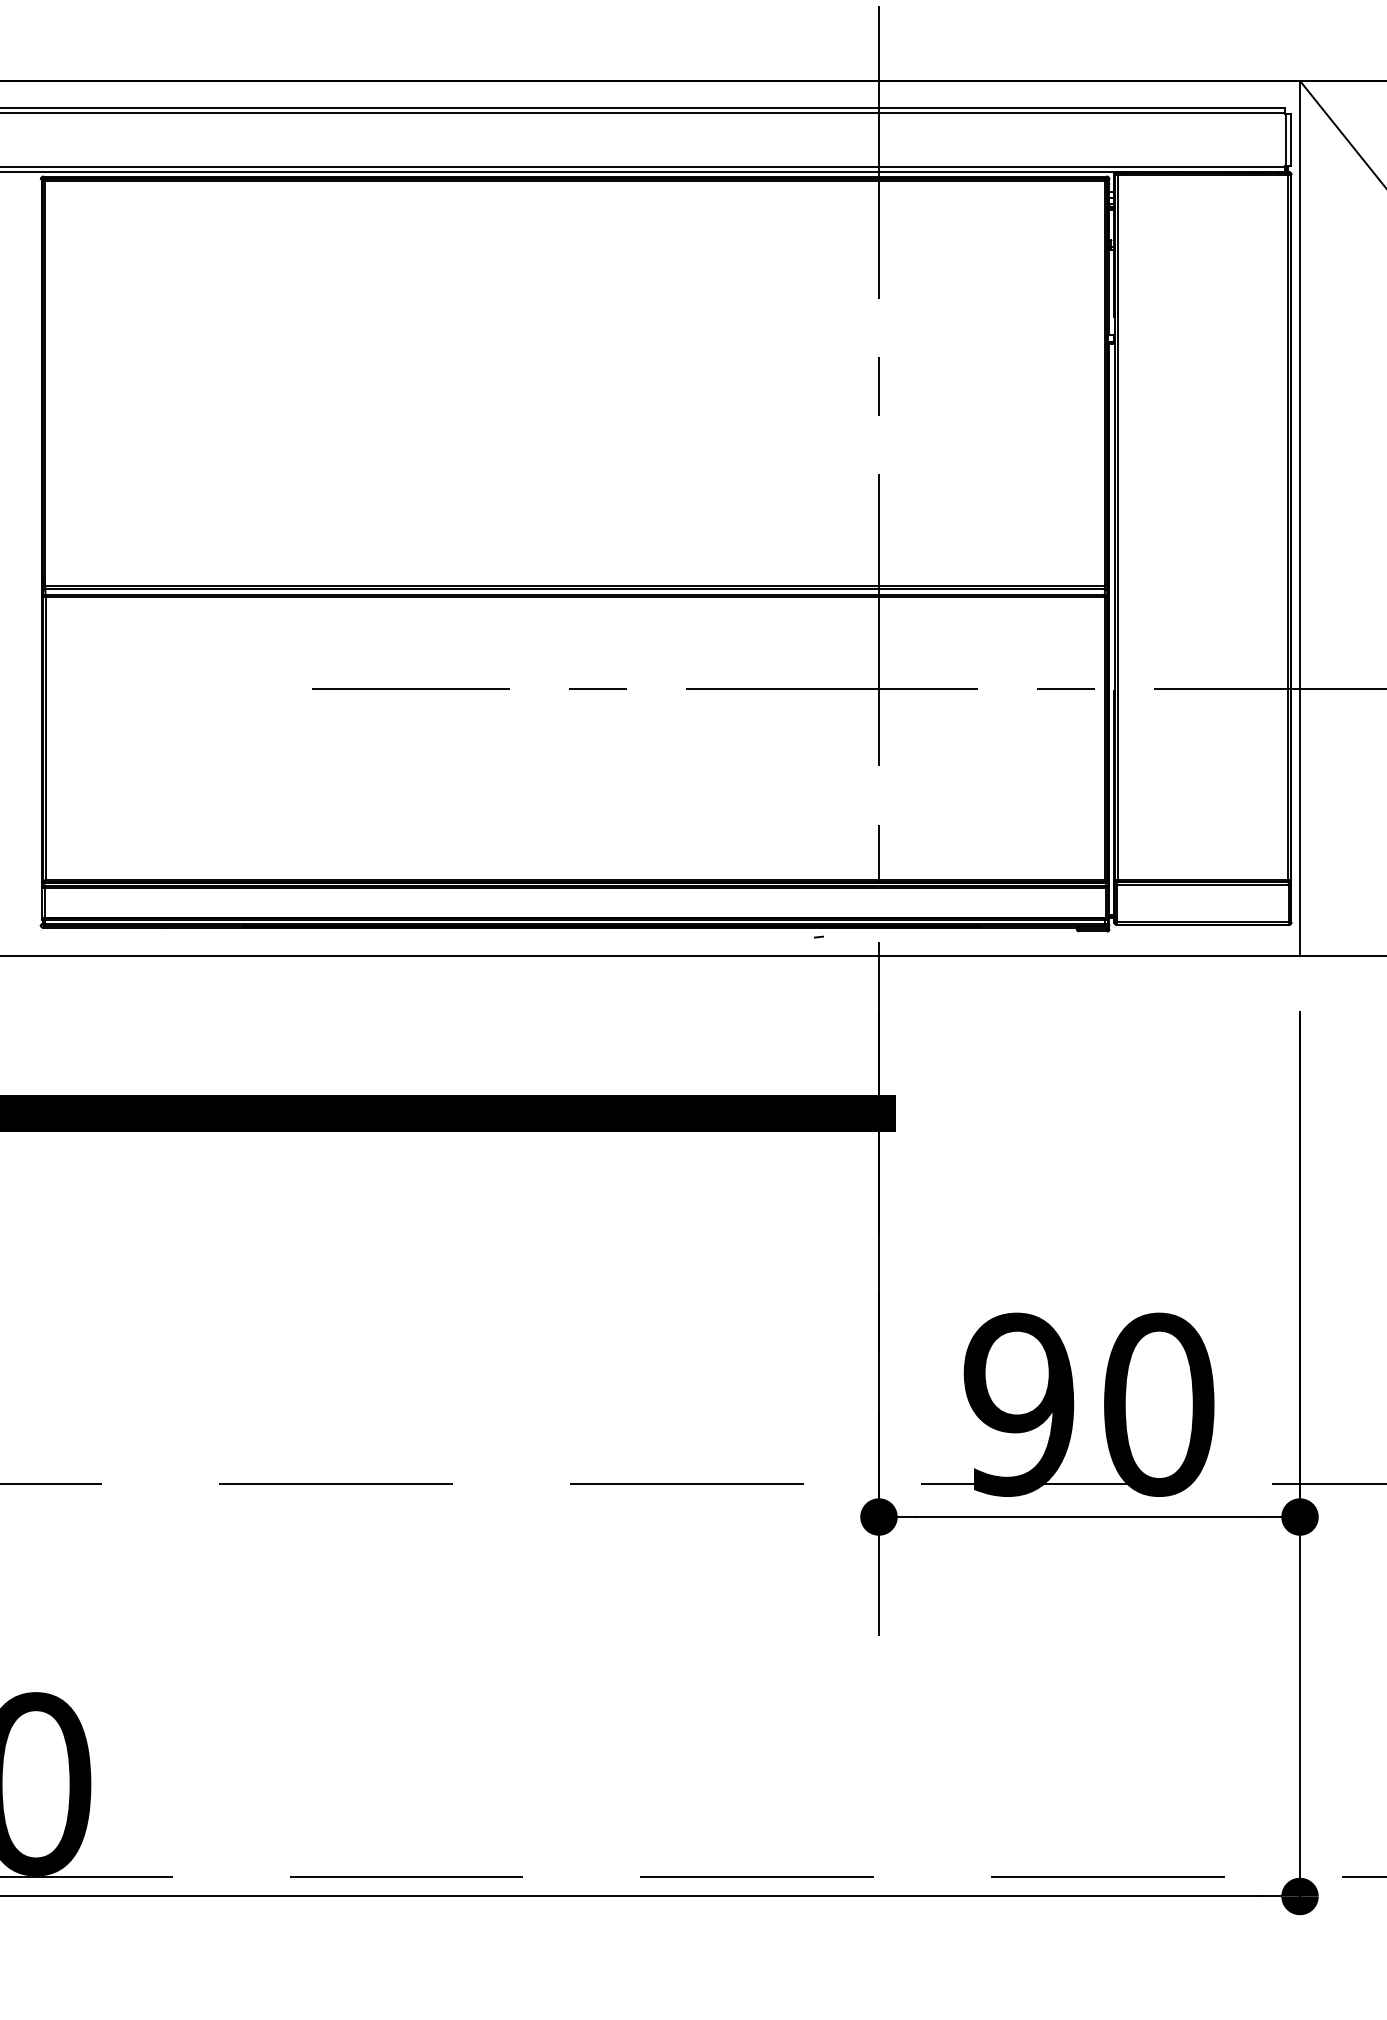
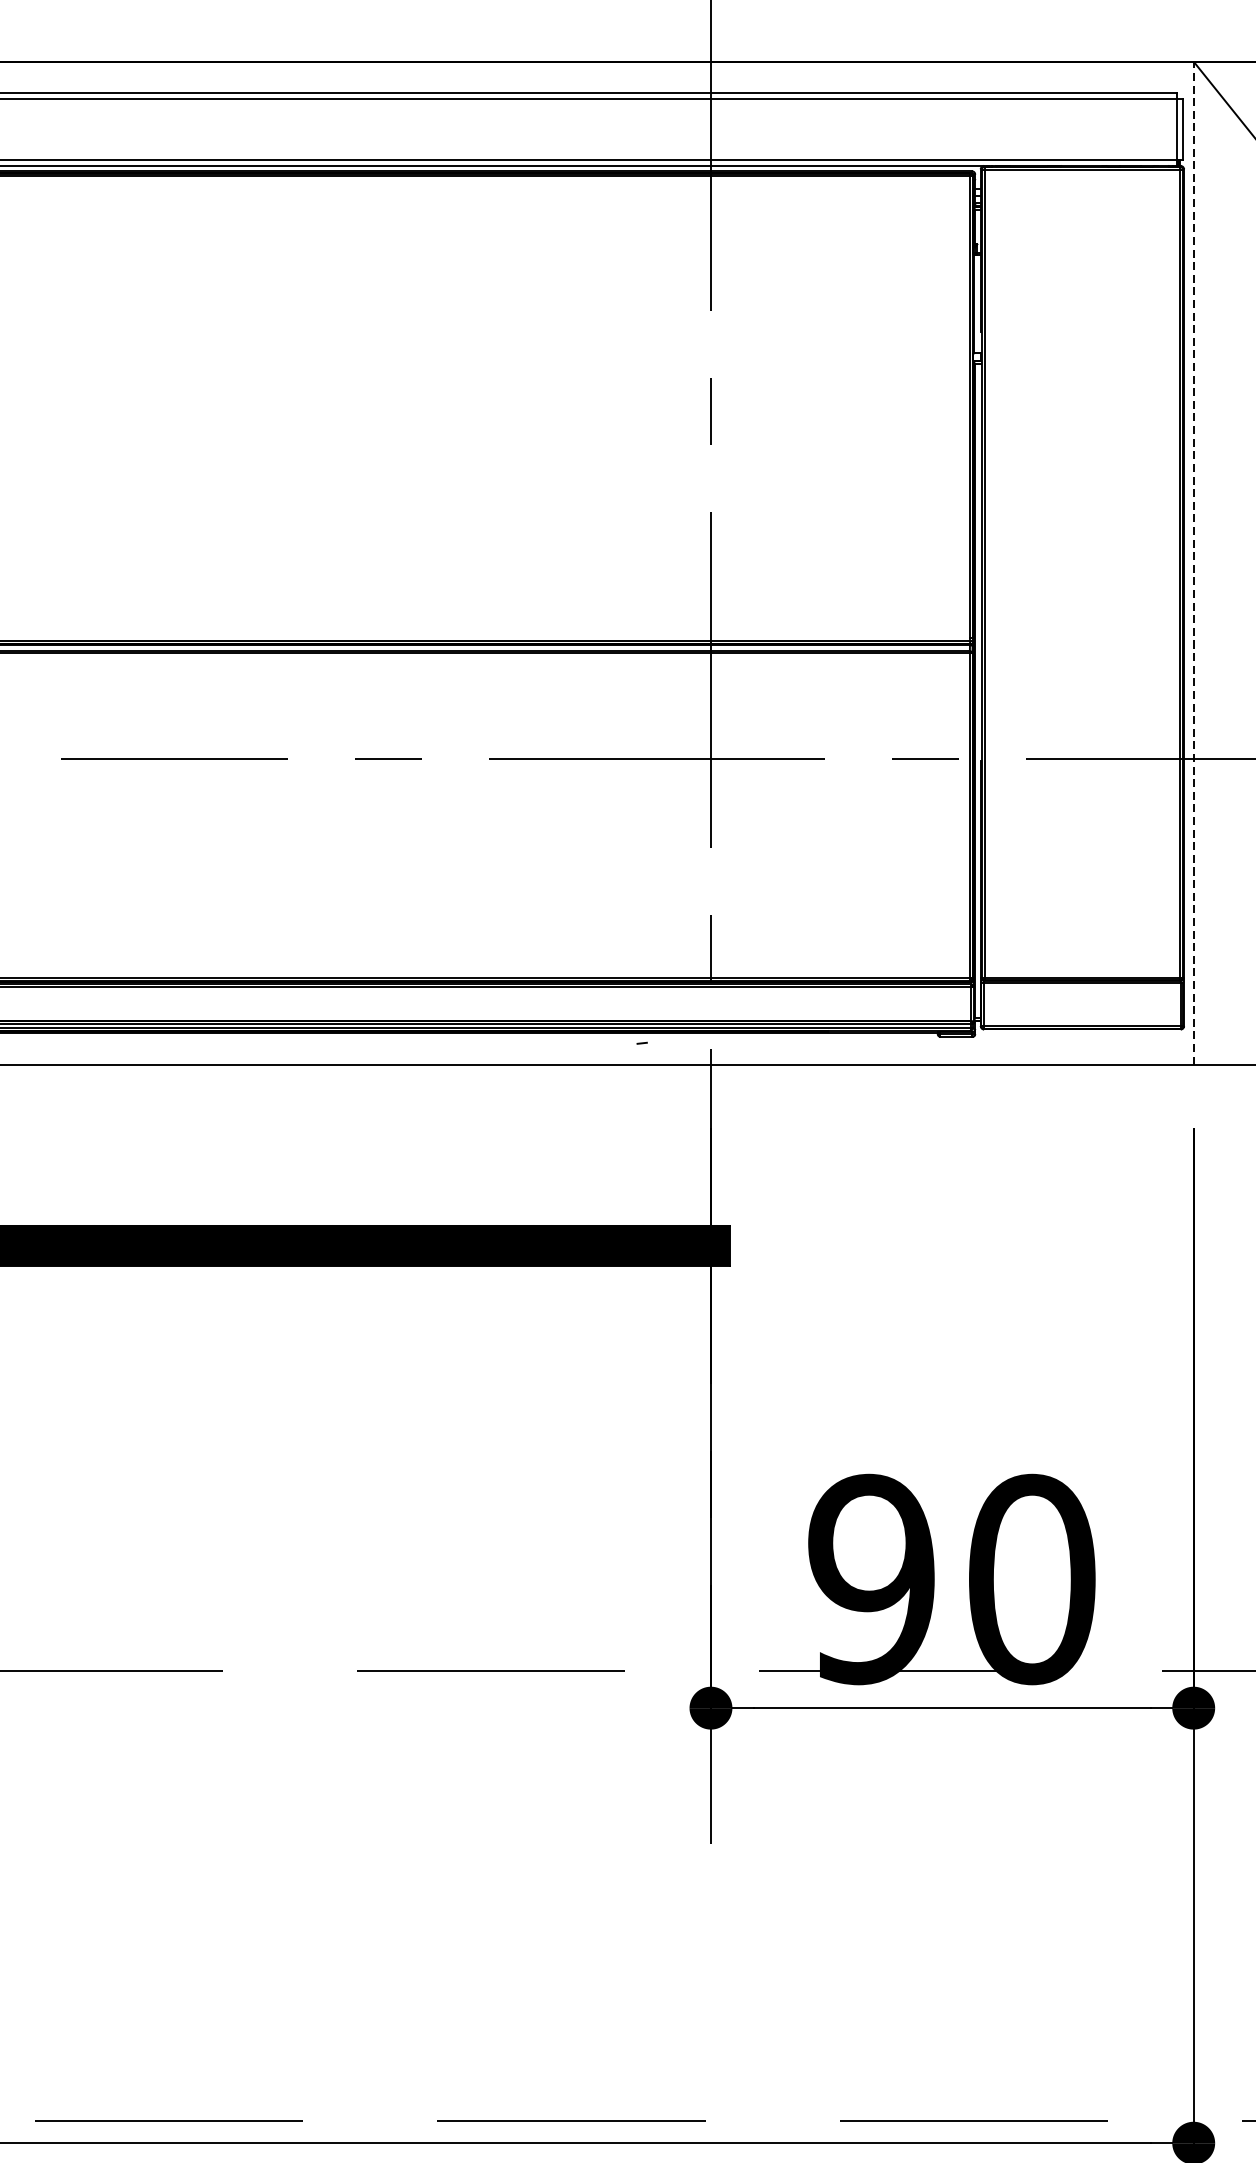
line: (1300, 517) -> (1194, 562), solid -> dashed

